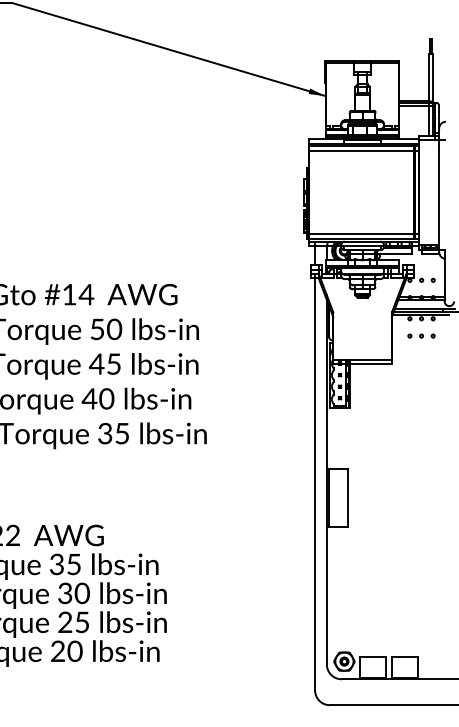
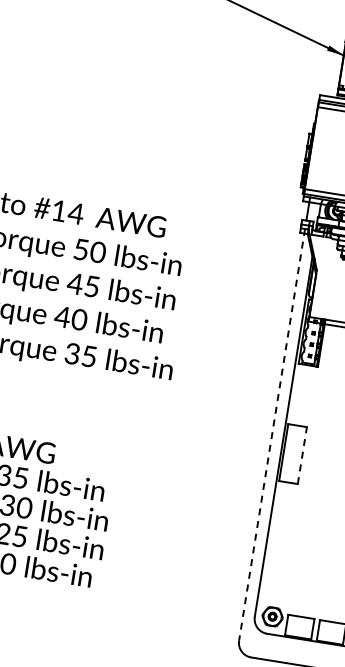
line: (315, 482) -> (272, 435), solid -> dashed
line: (348, 497) -> (302, 455), solid -> dashed

